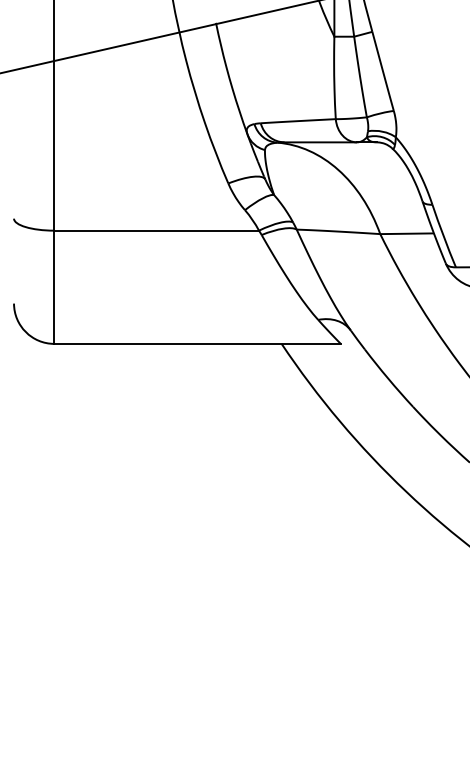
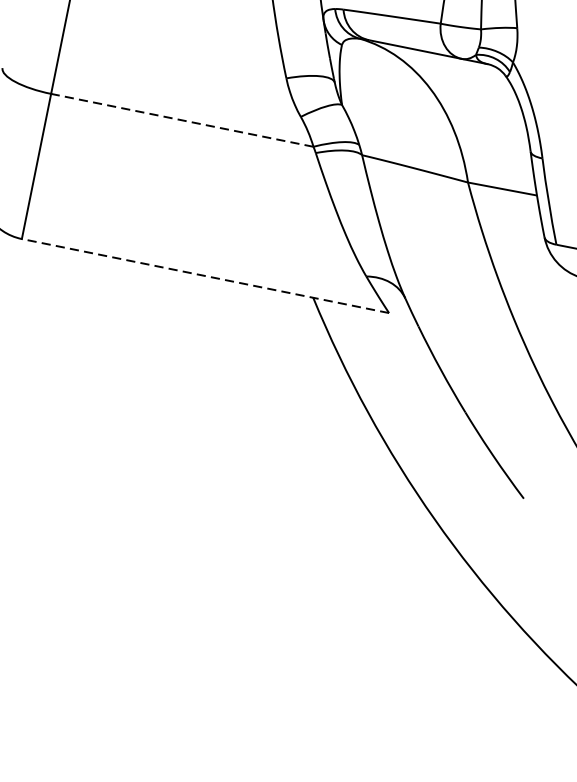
line: (156, 230) -> (182, 120), solid -> dashed
line: (197, 343) -> (205, 275), solid -> dashed

